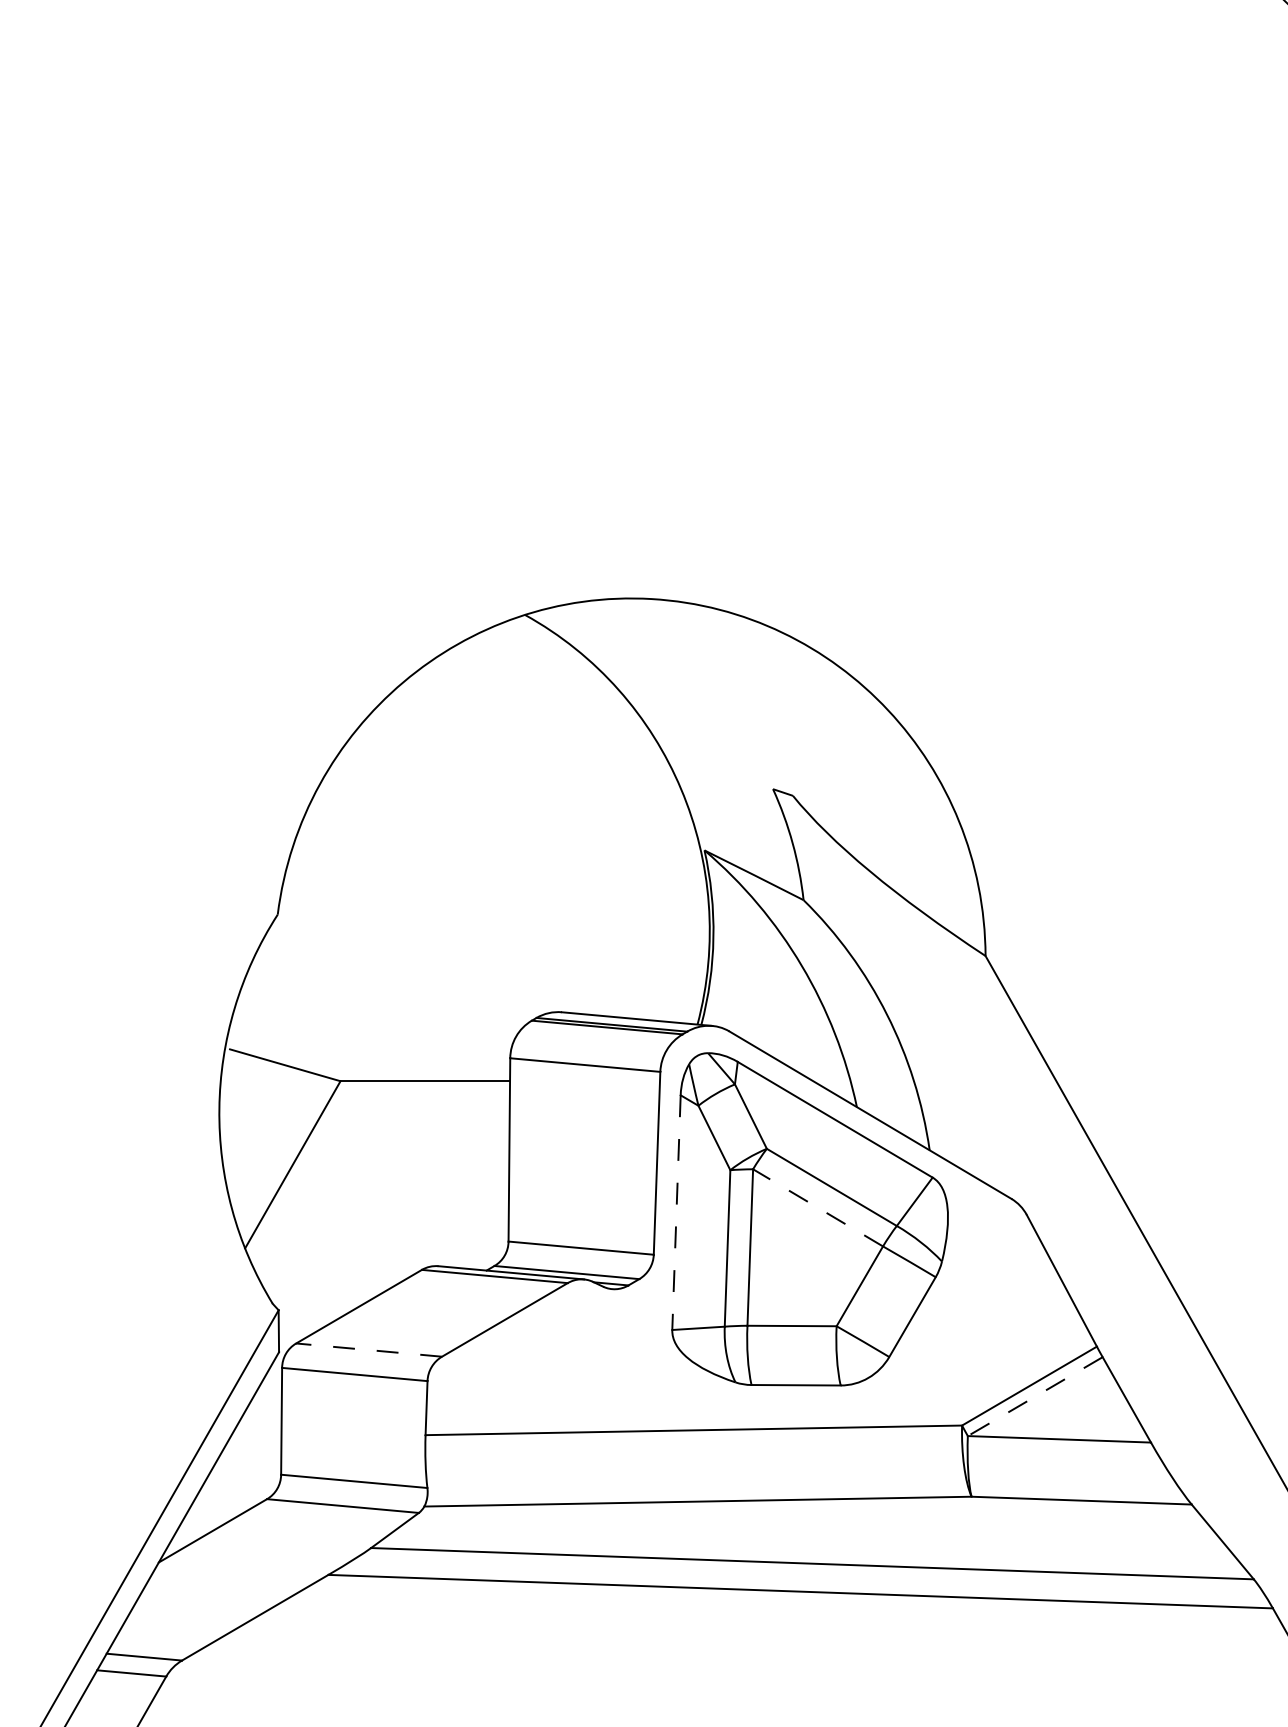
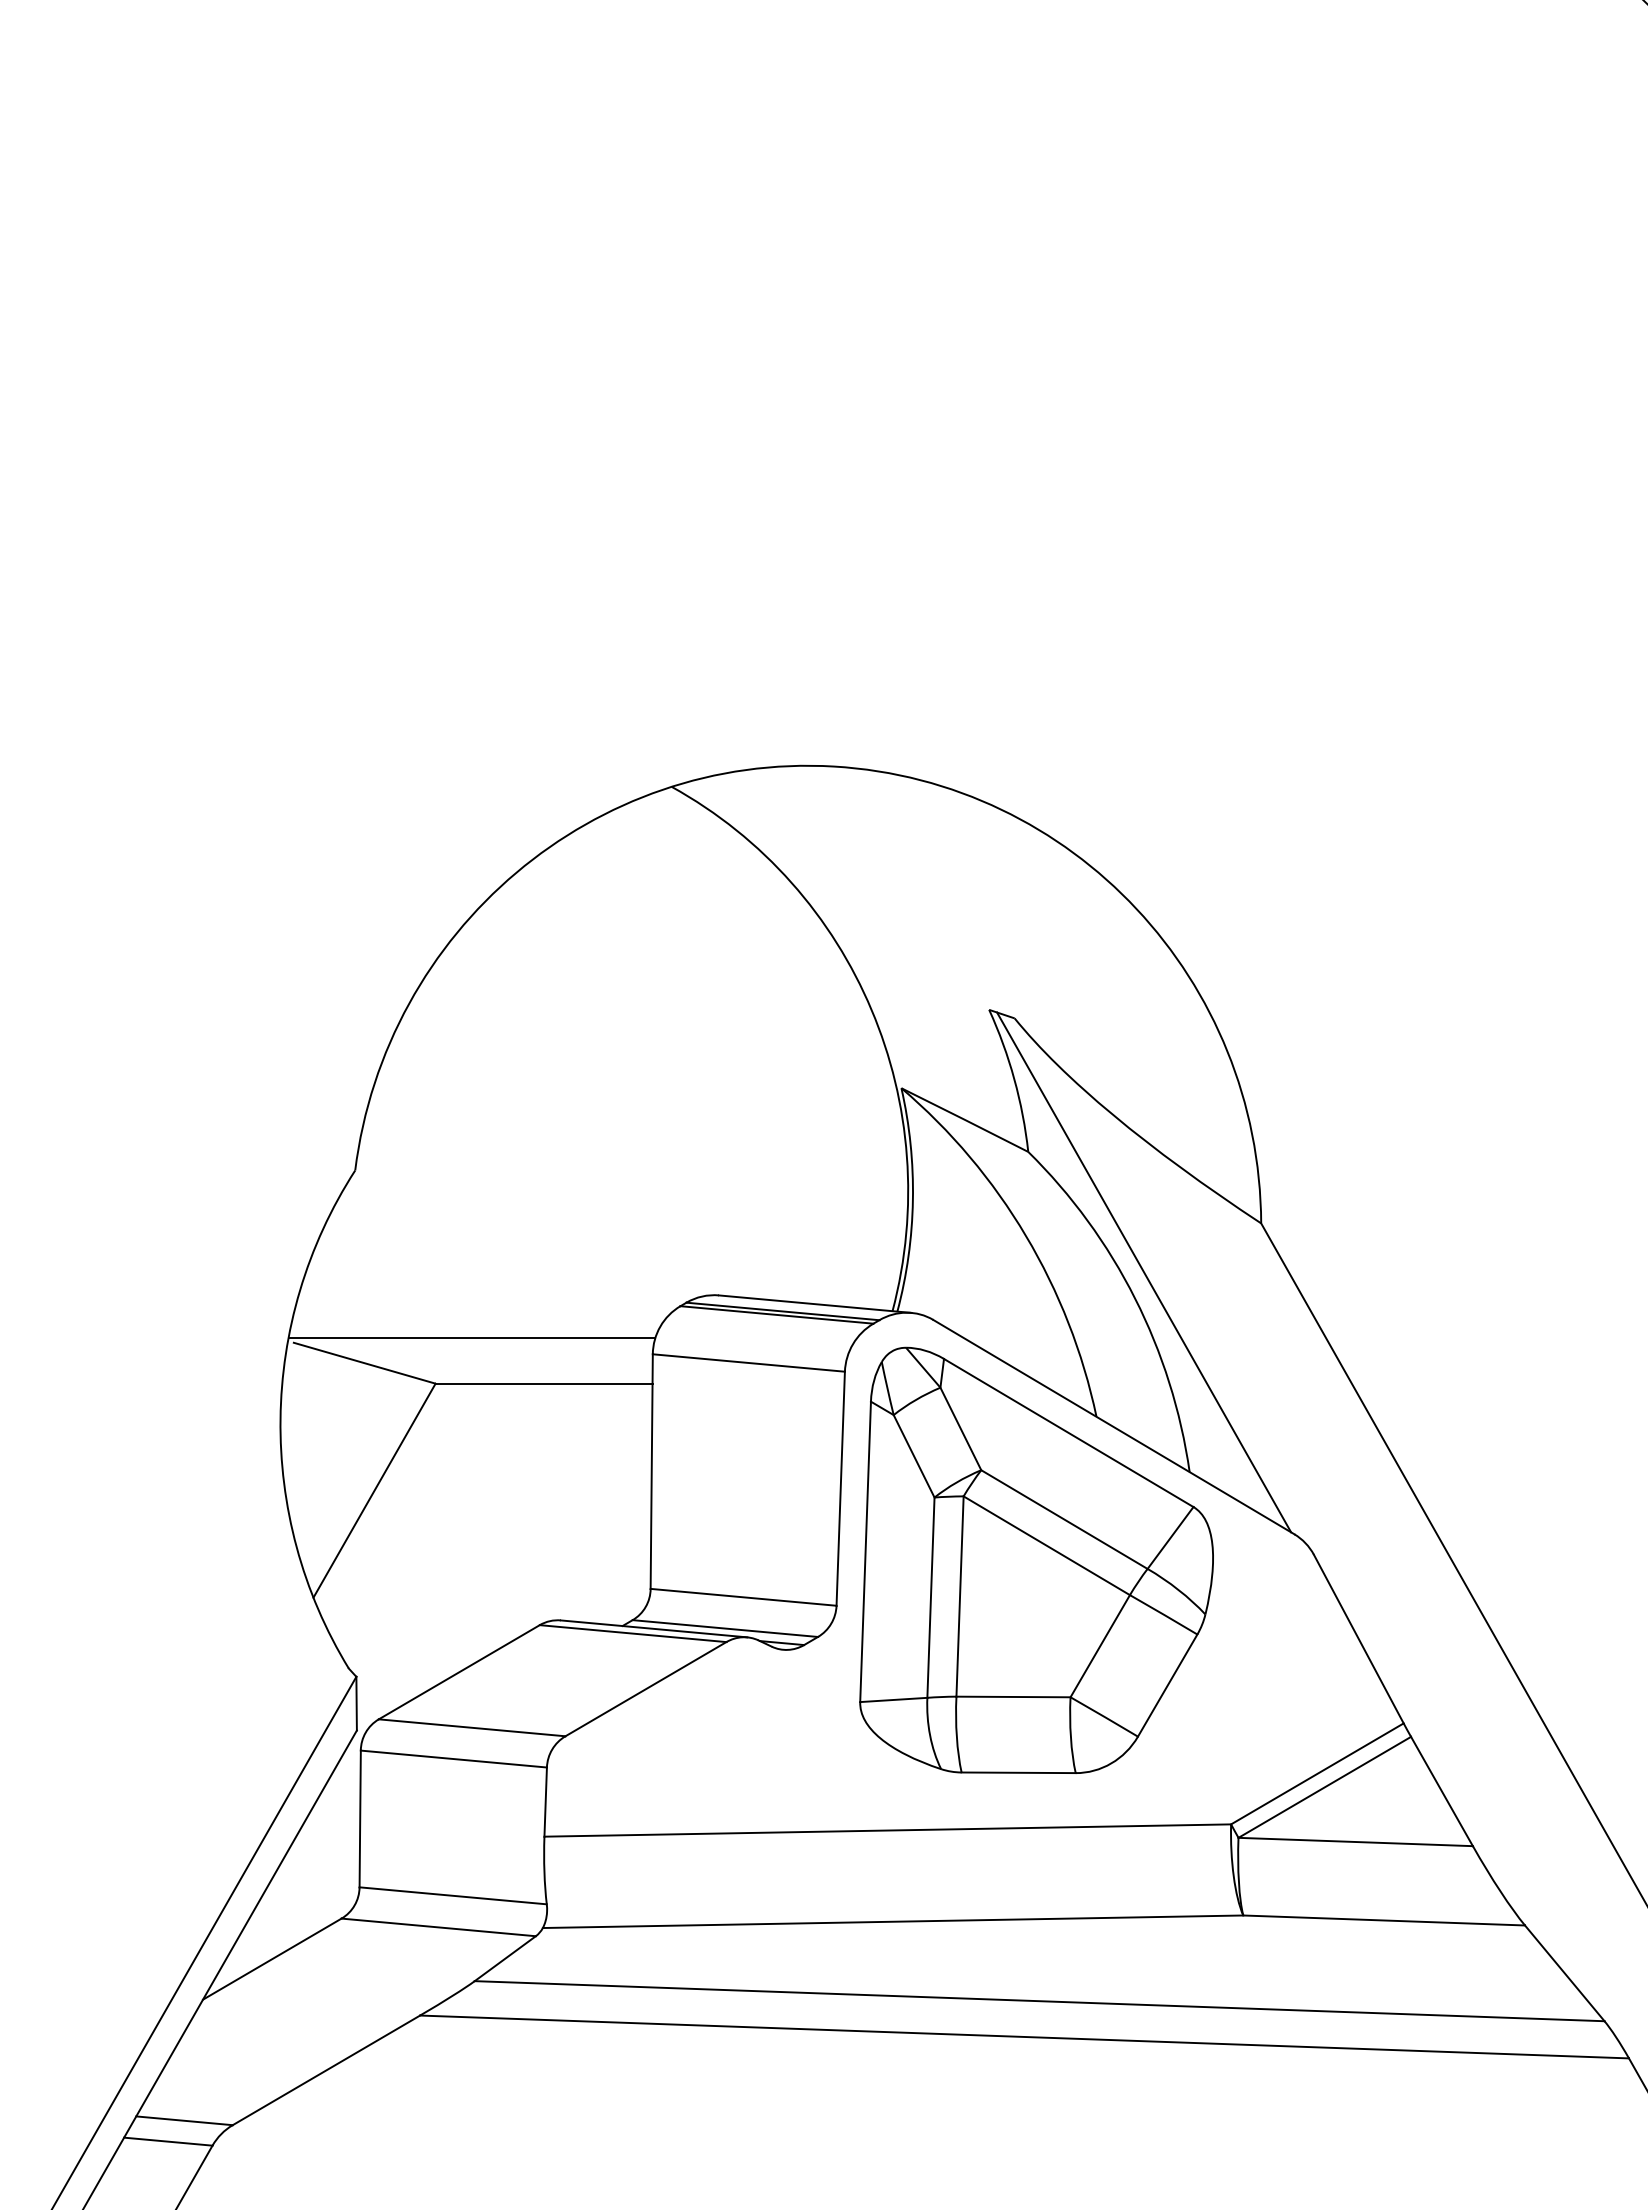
line: (894, 994) -> (1144, 1272), added
line: (368, 1045) -> (471, 1337), added
line: (817, 1207) -> (1046, 1545), dashed -> solid
line: (676, 1213) -> (865, 1552), dashed -> solid
line: (369, 1349) -> (472, 1727), dashed -> solid
line: (1035, 1396) -> (1324, 1787), dashed -> solid

